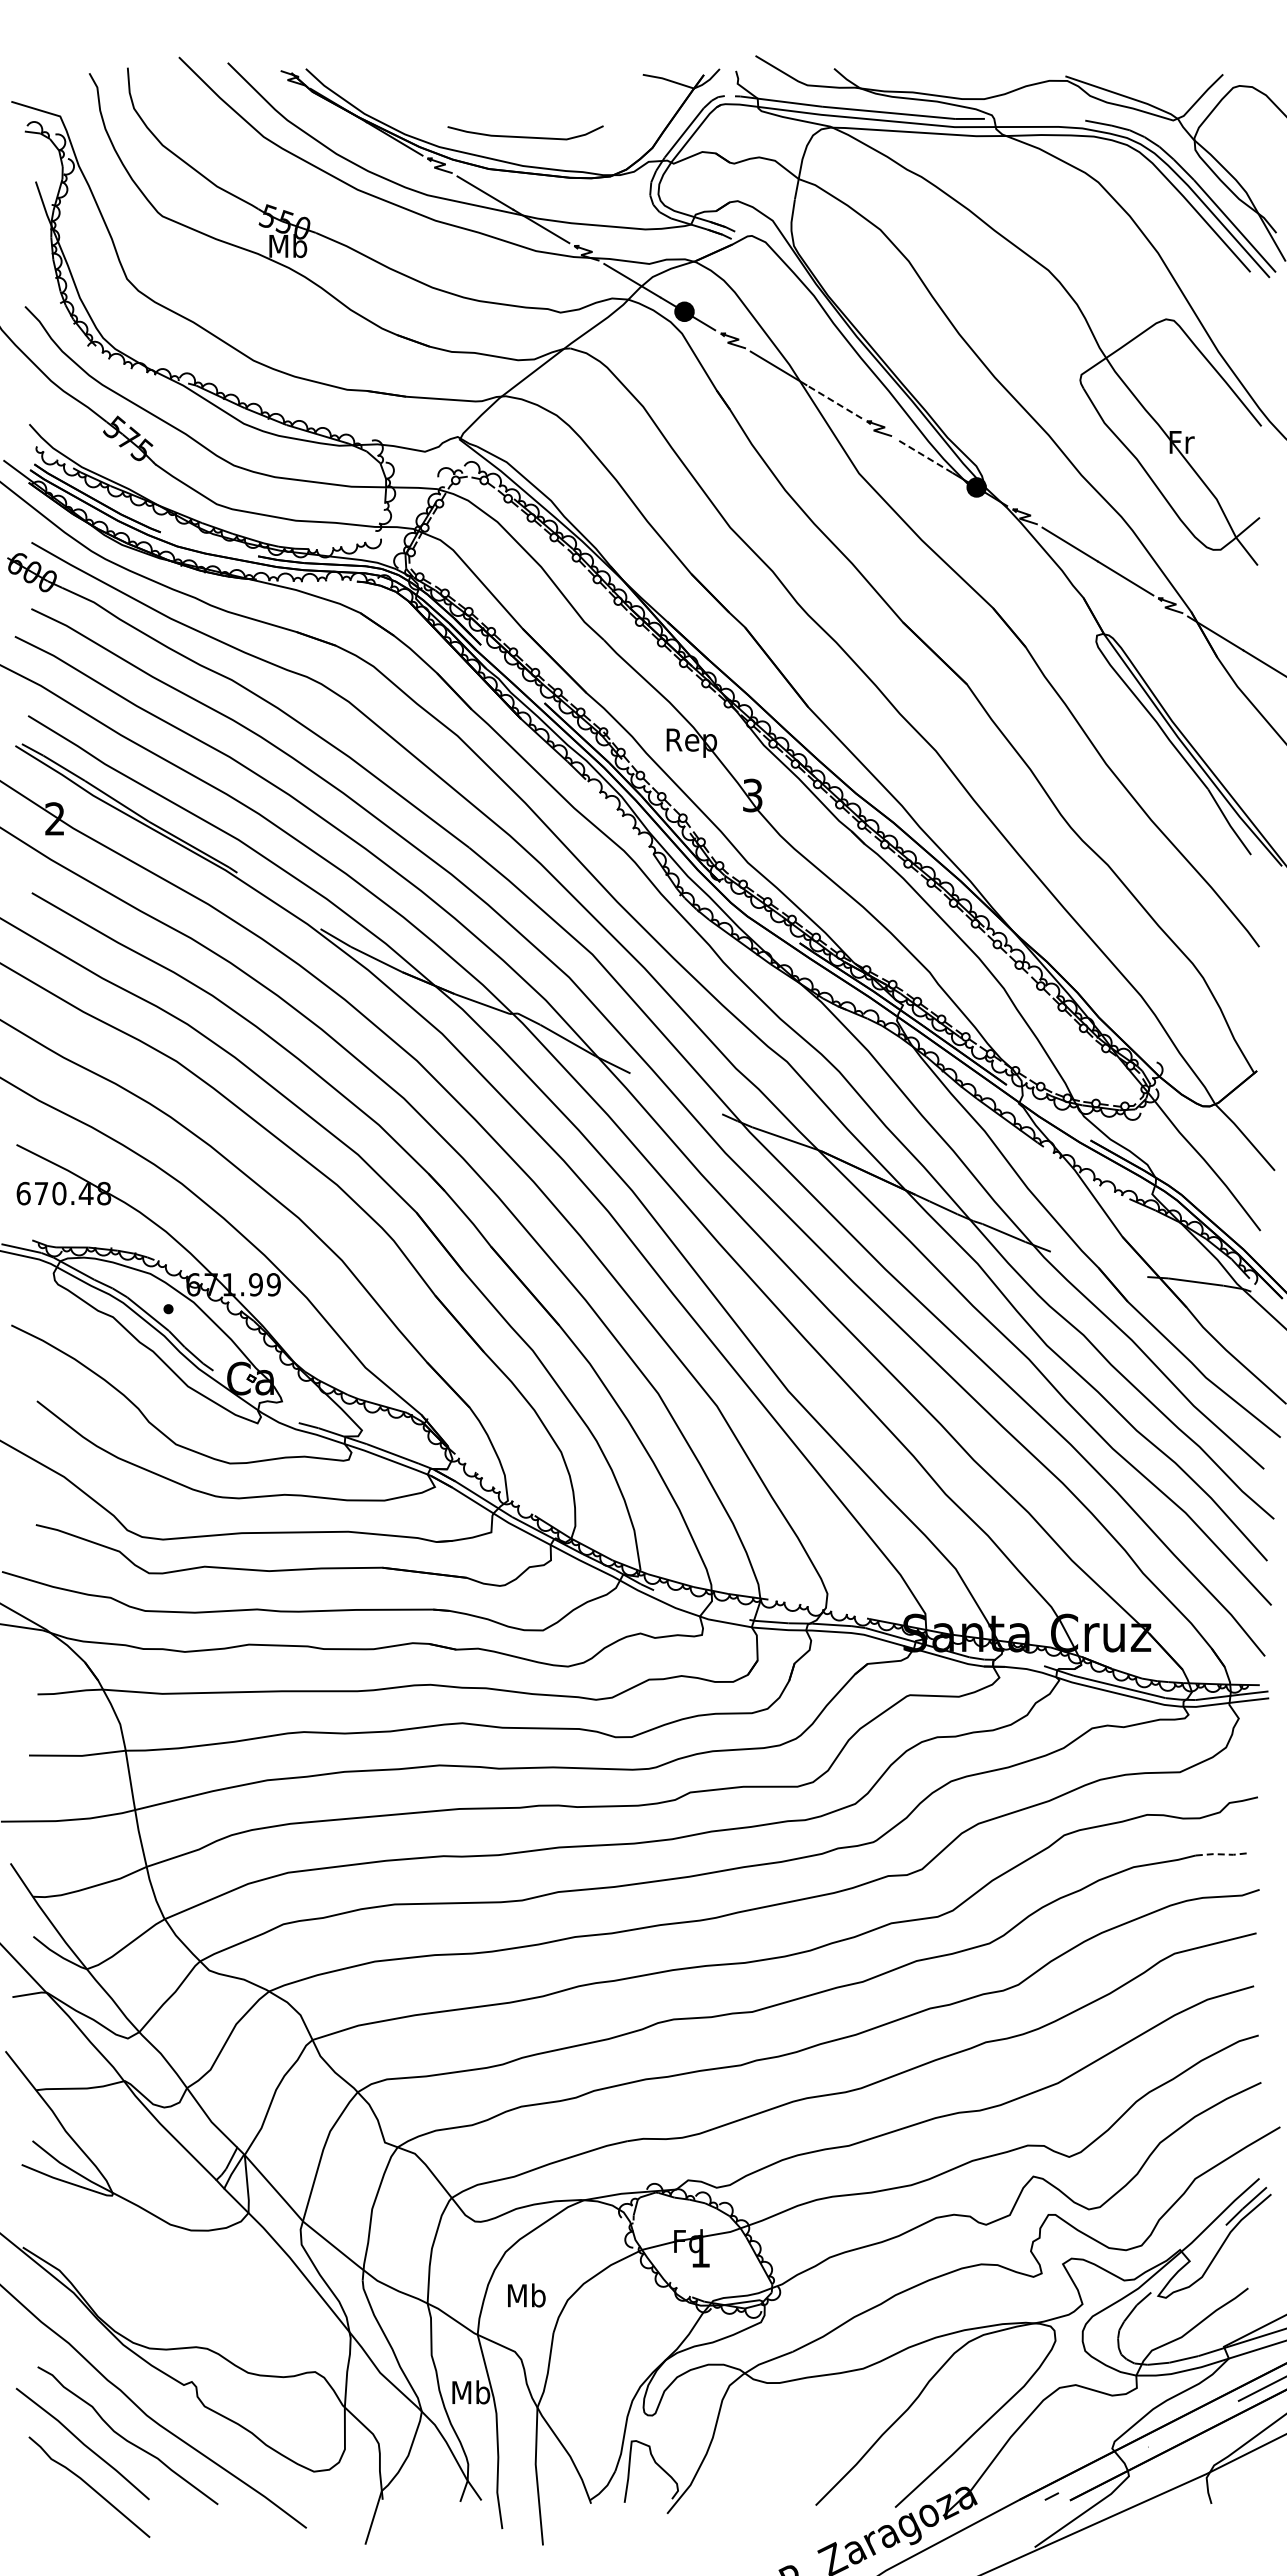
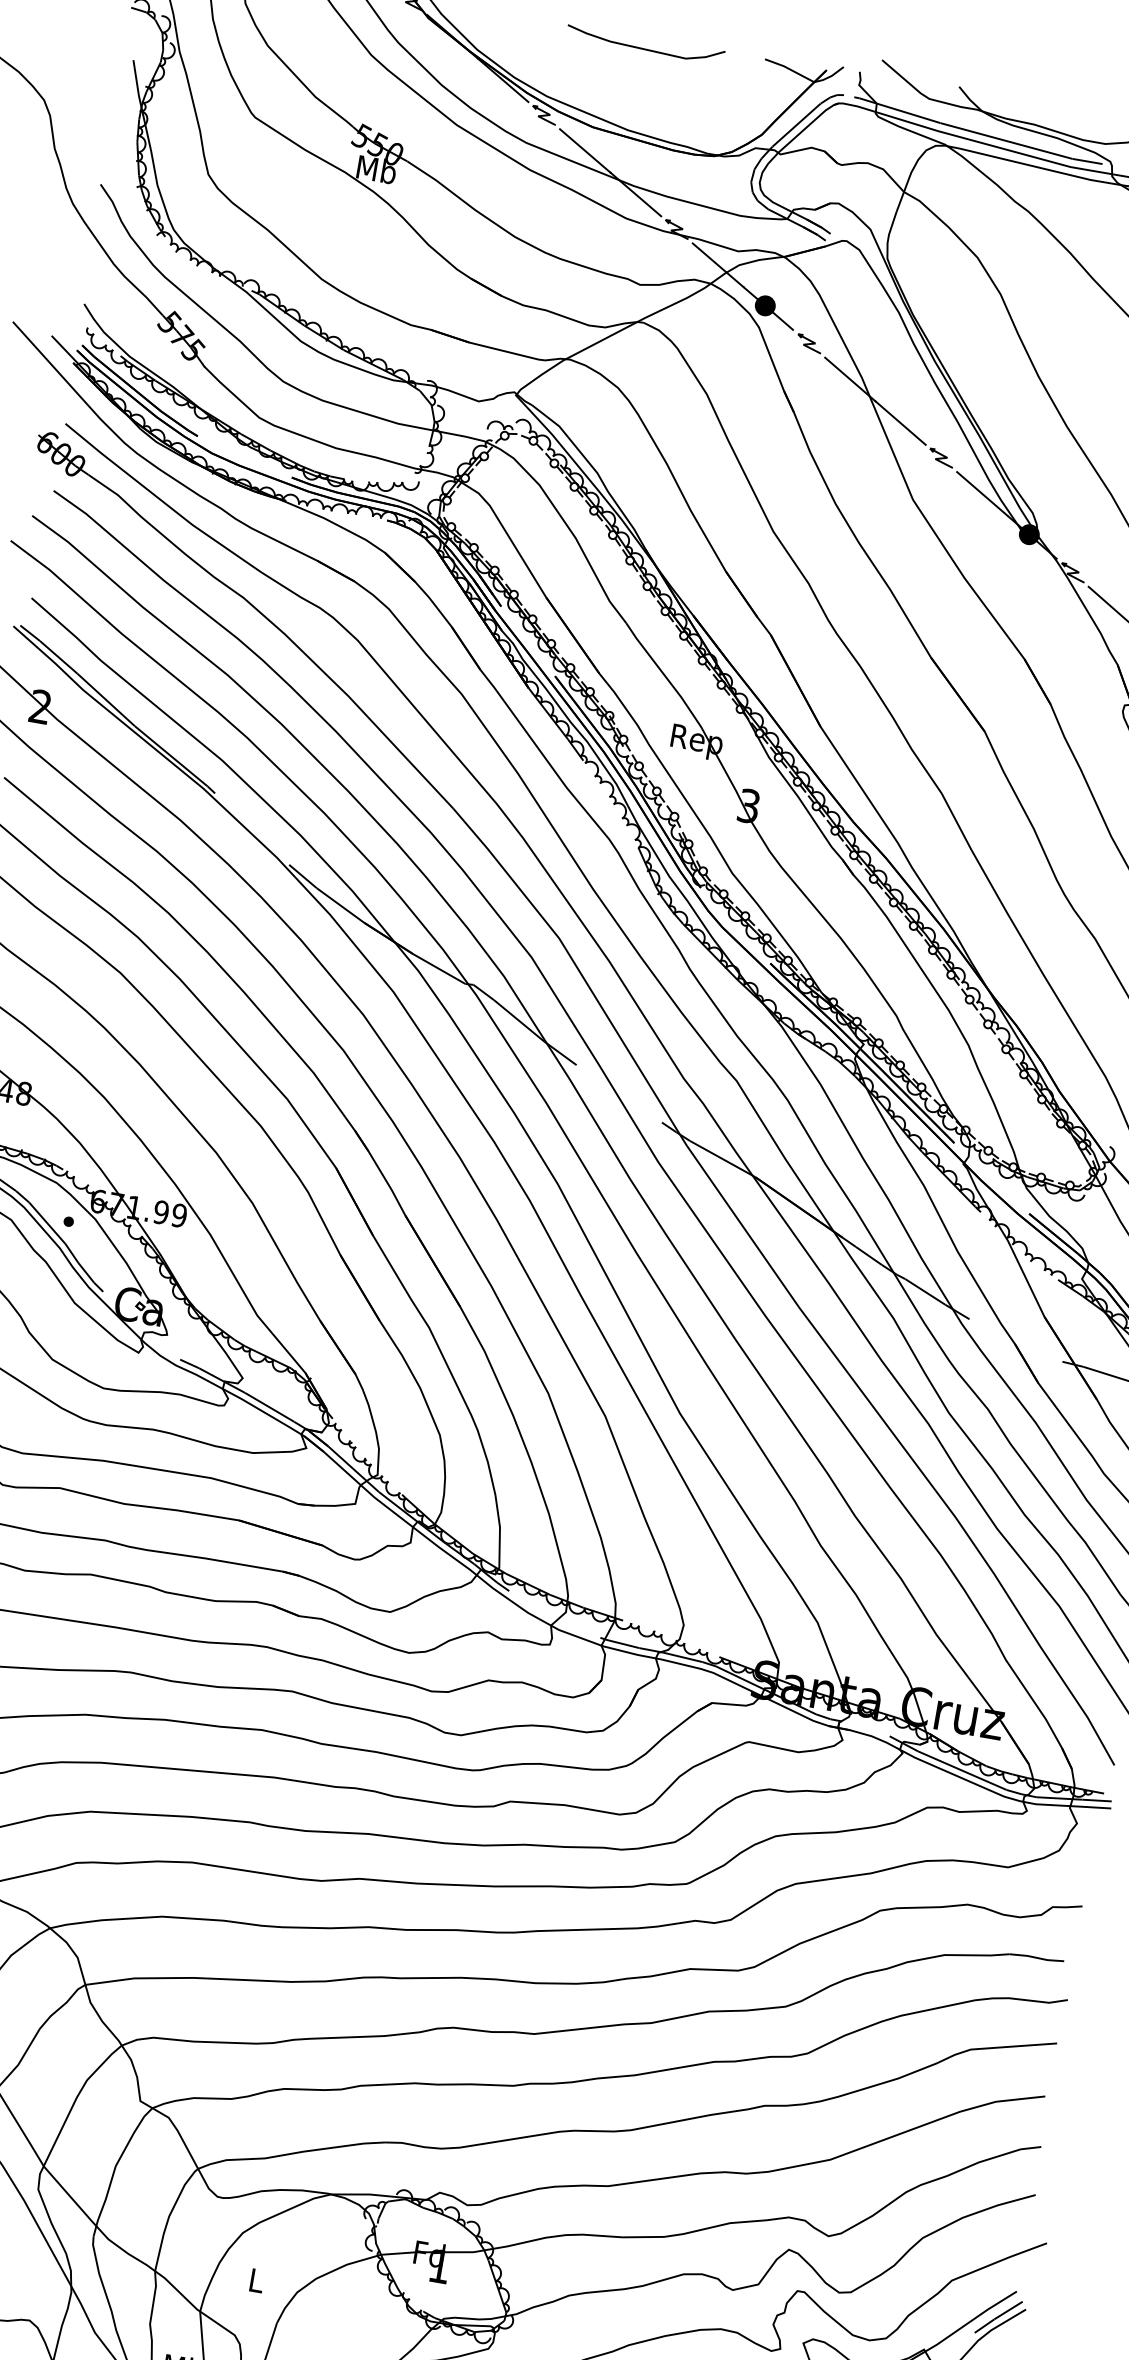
curve: (525, 136) -> (644, 48), moved
line: (833, 401) -> (899, 422), dashed -> solid
line: (924, 455) -> (982, 493), dashed -> solid
line: (1222, 1854) -> (1036, 1957), dashed -> solid
text: (526, 2295) -> (256, 2280), Mb -> L

